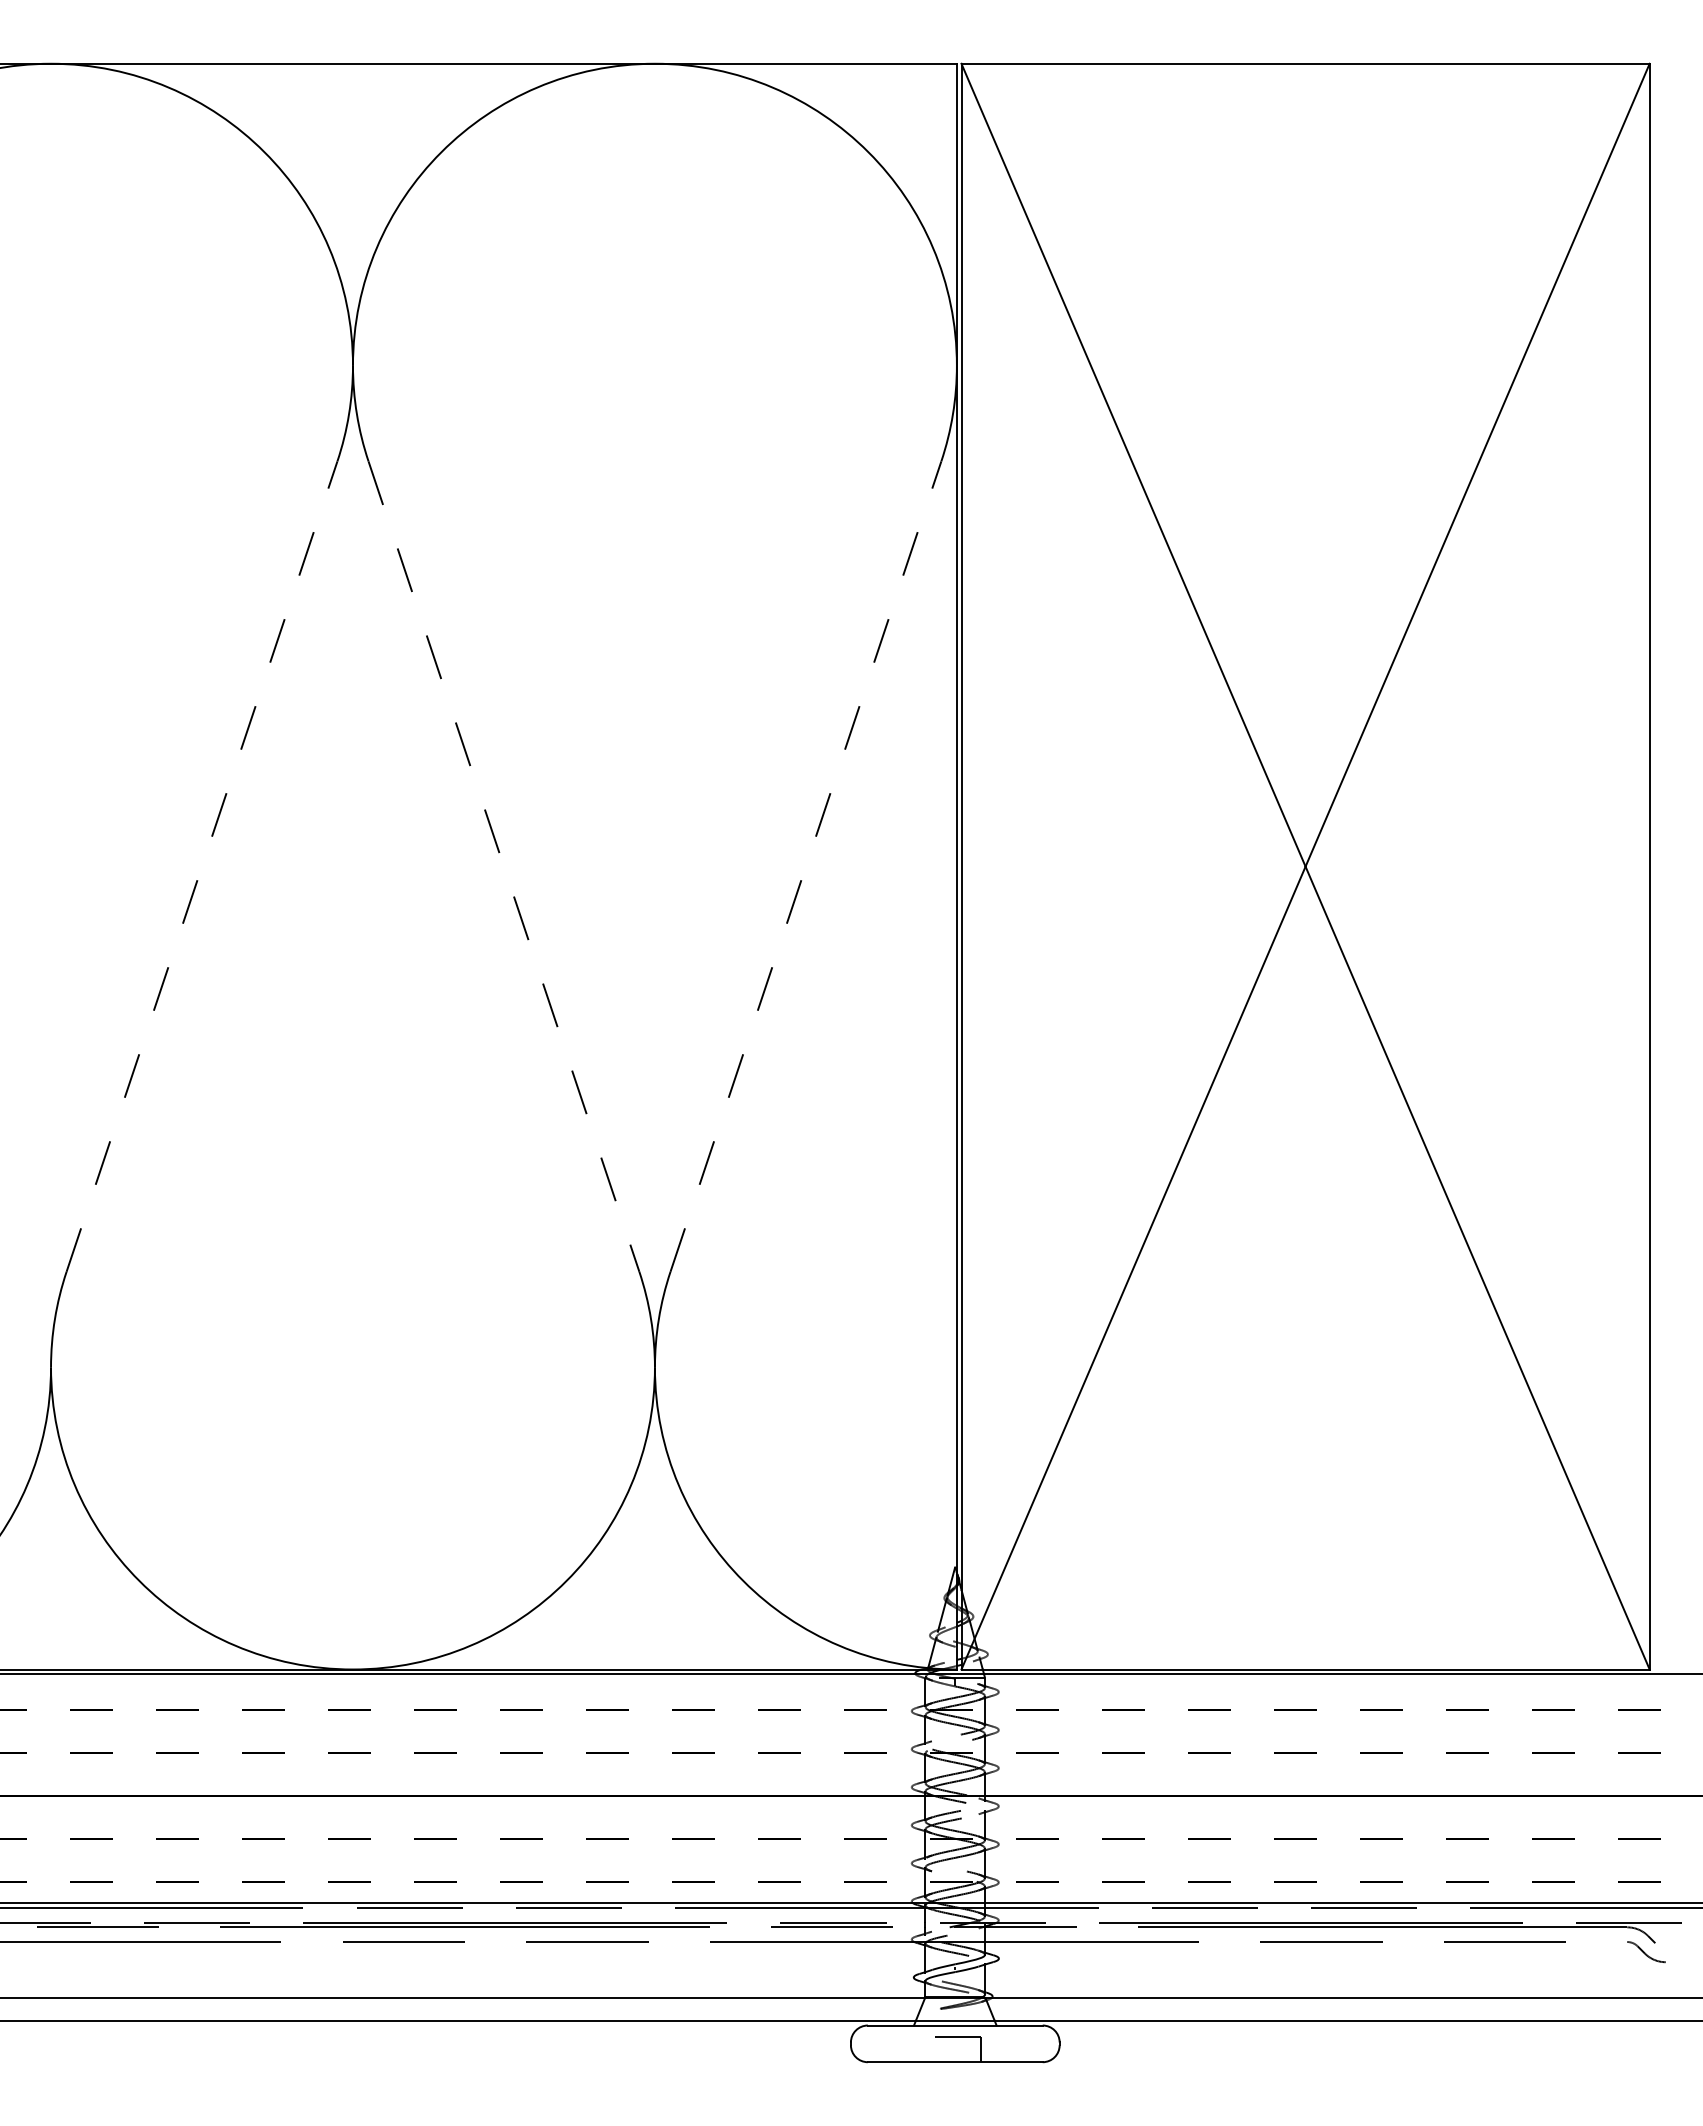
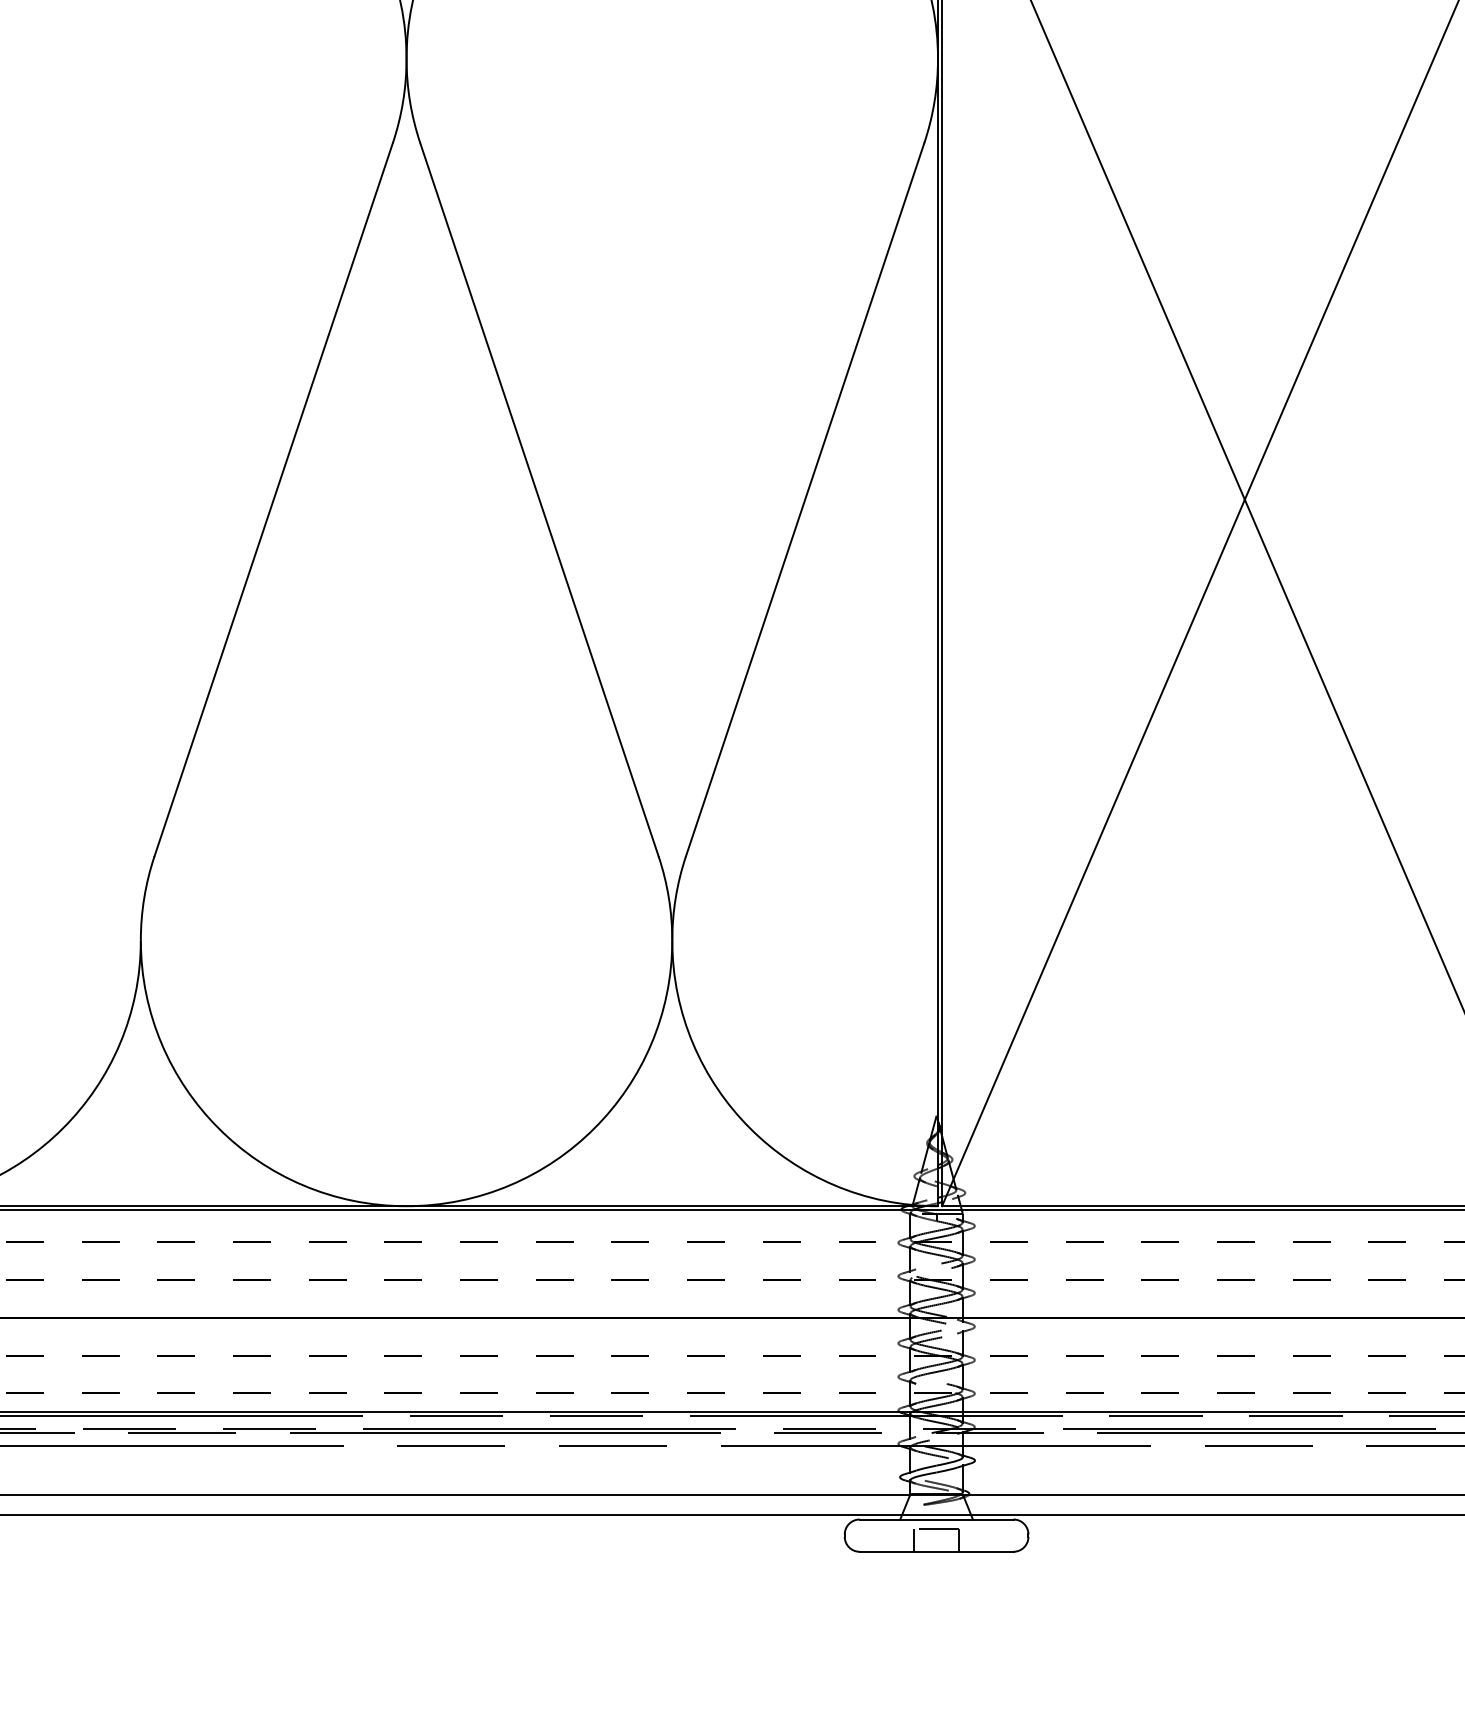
line: (202, 866) -> (274, 499), dashed -> solid
line: (806, 866) -> (805, 499), dashed -> solid
line: (504, 867) -> (539, 500), dashed -> solid
line: (929, 2049) -> (913, 1540), added

